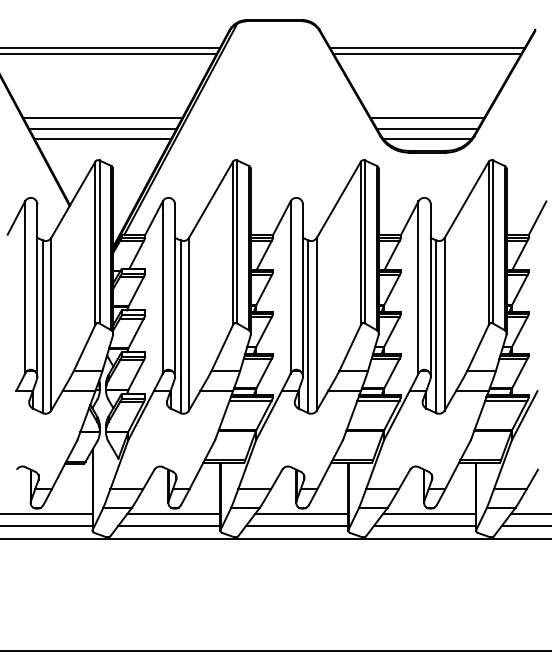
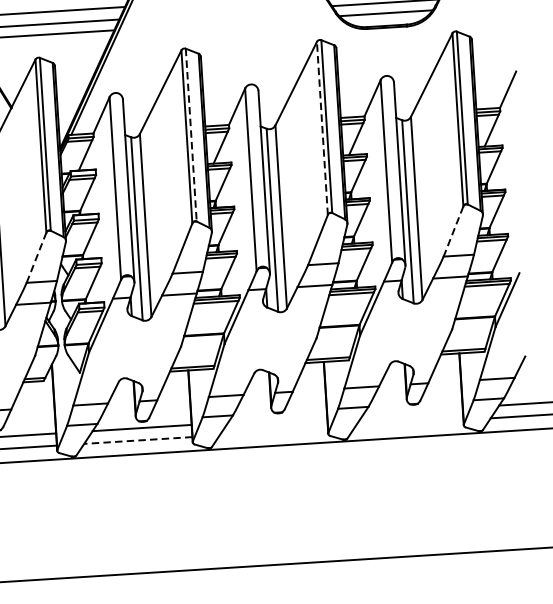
line: (237, 241) -> (191, 134), solid -> dashed
line: (360, 243) -> (322, 128), solid -> dashed
line: (84, 347) -> (36, 257), solid -> dashed
line: (477, 348) -> (453, 232), solid -> dashed
line: (301, 514) -> (277, 419), removed
line: (429, 514) -> (413, 411), removed
line: (168, 525) -> (137, 440), solid -> dashed
line: (297, 525) -> (274, 431), removed
line: (425, 525) -> (409, 423), removed

